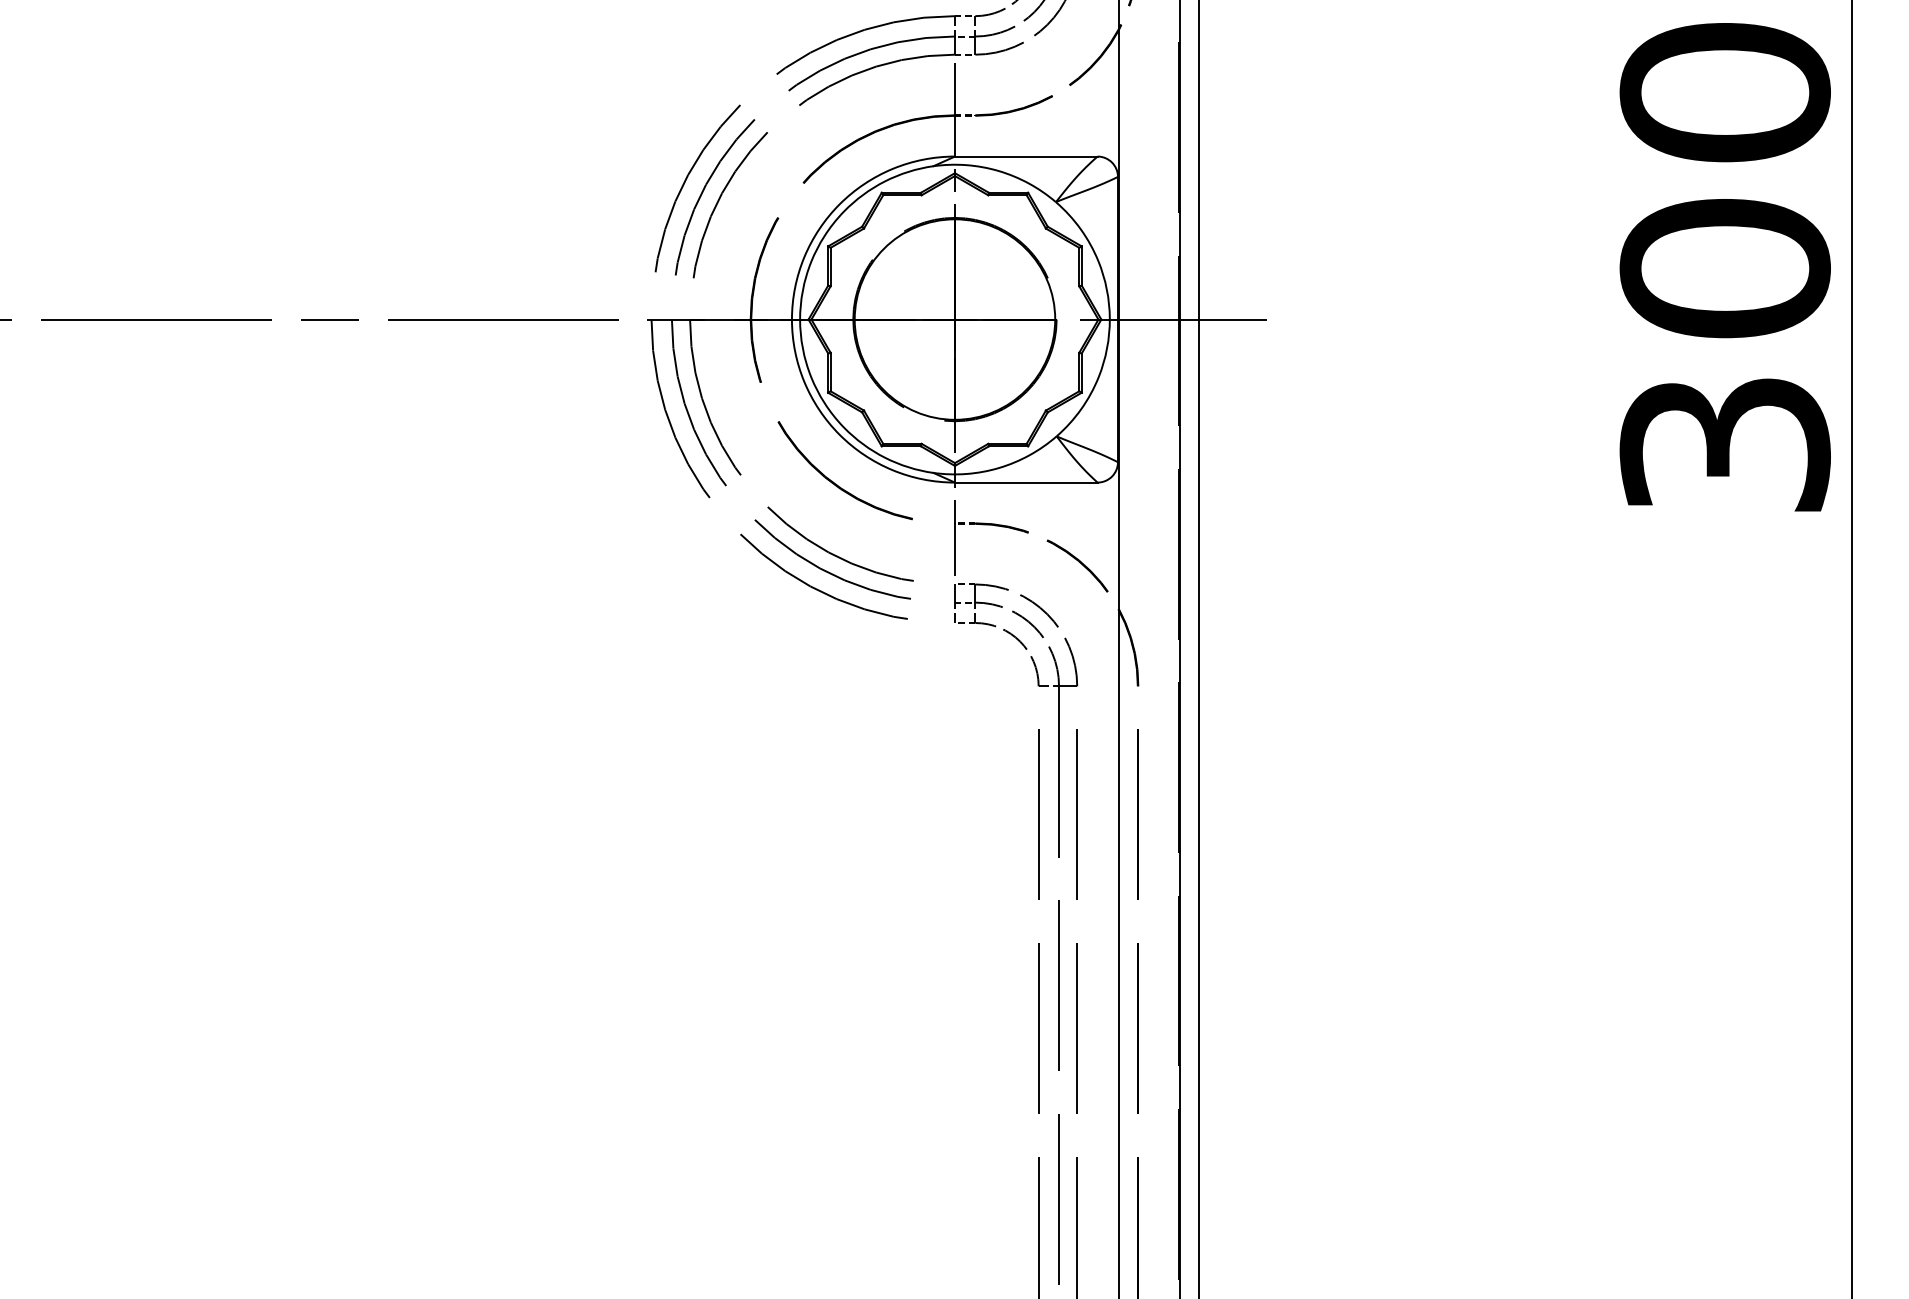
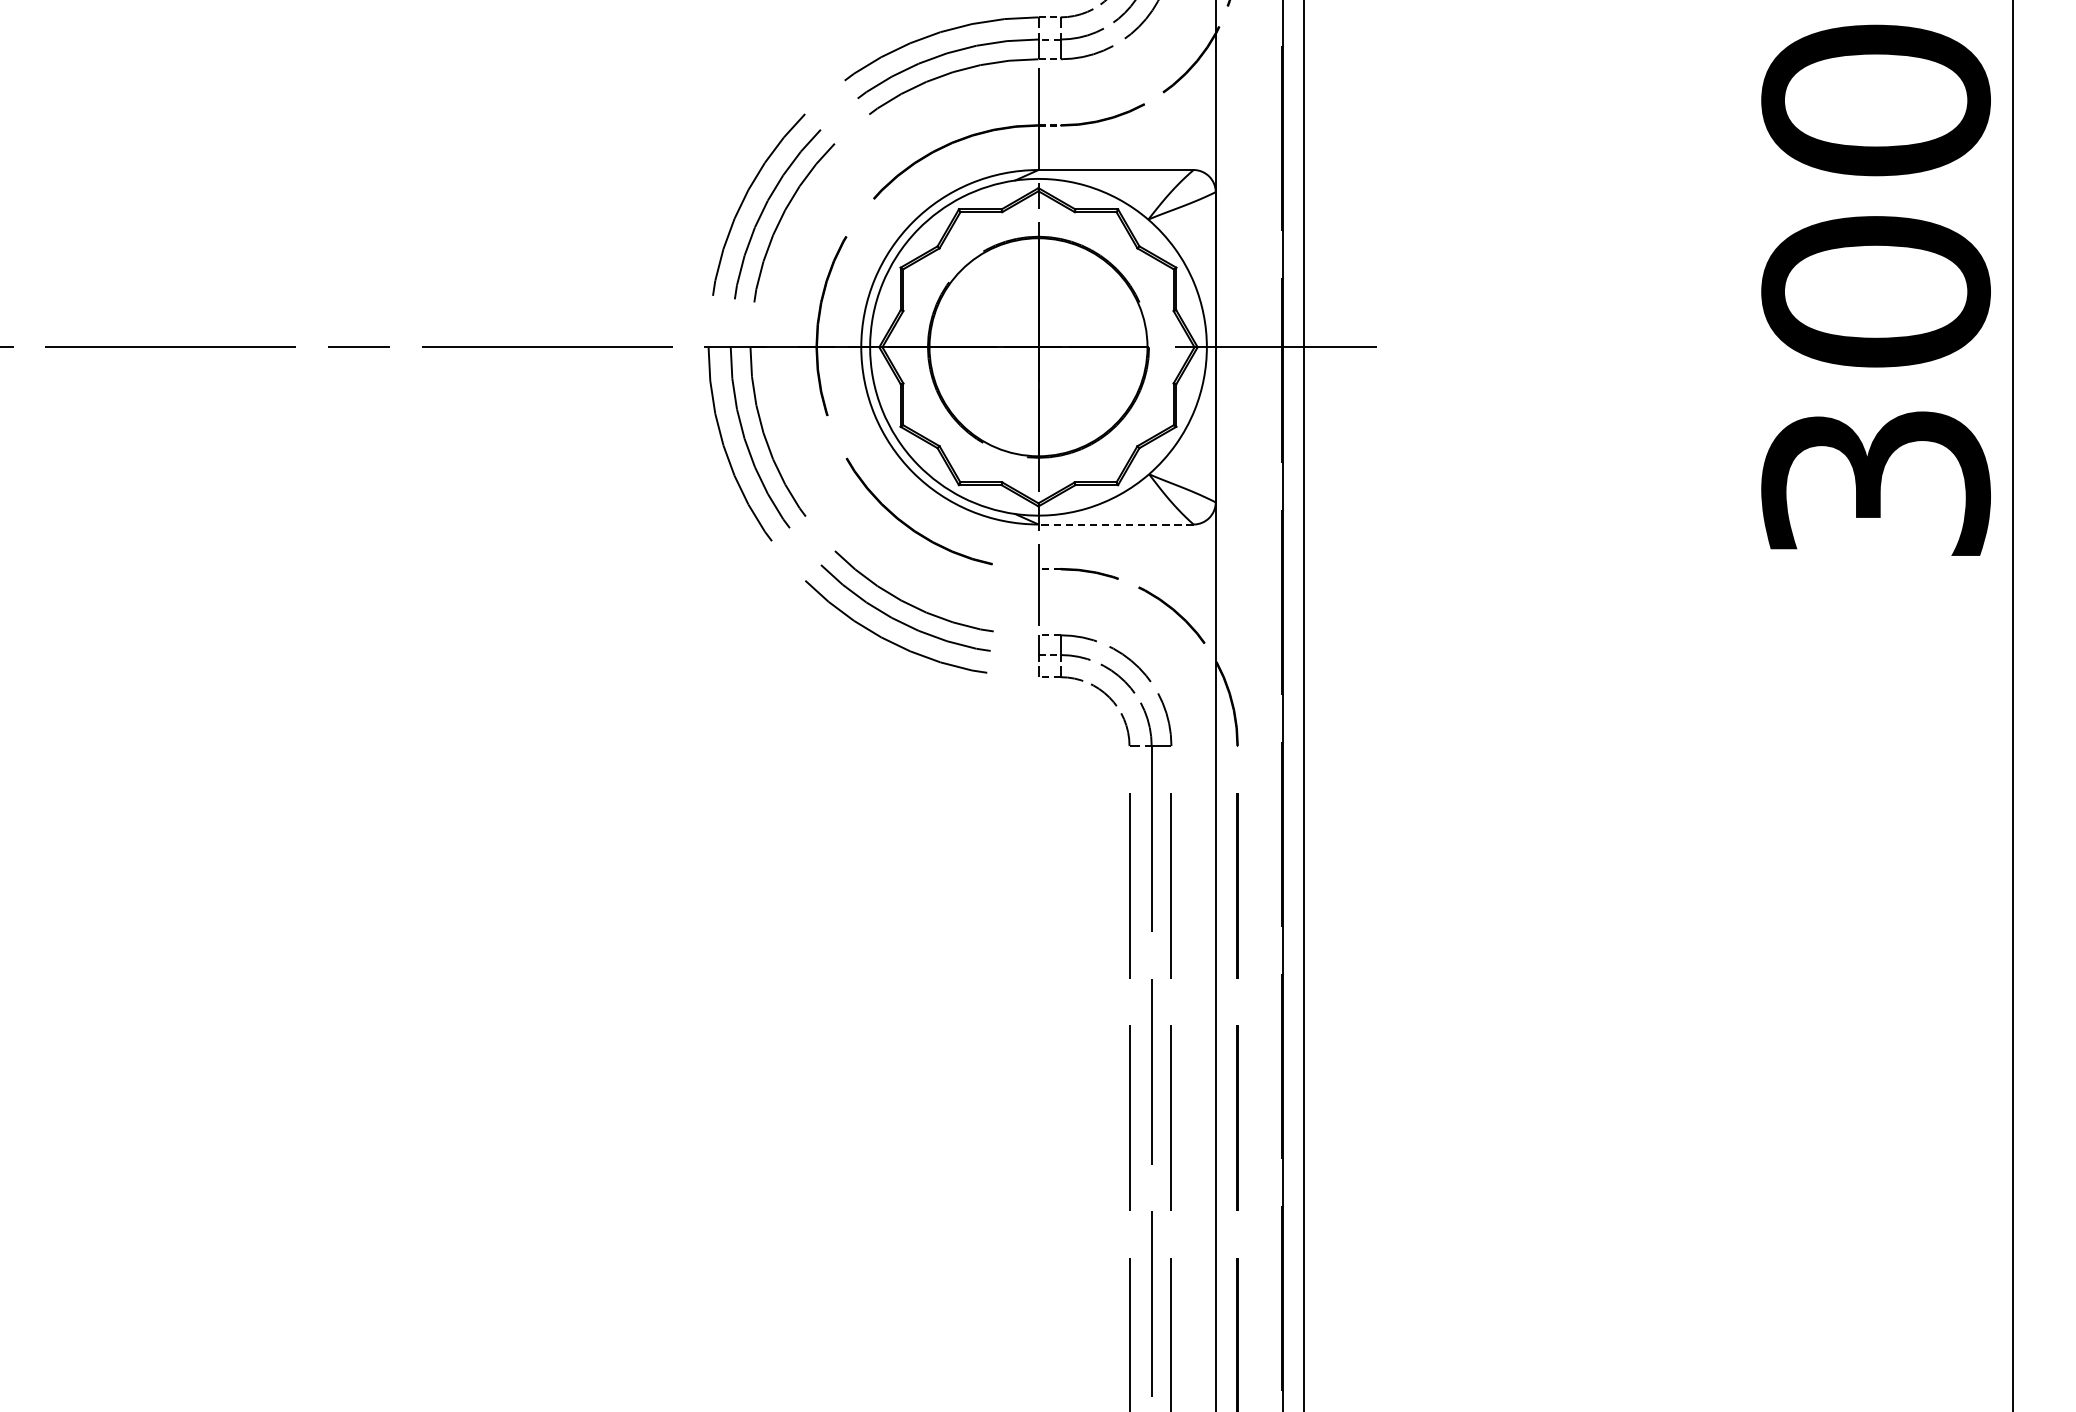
line: (1025, 482) -> (1115, 524), solid -> dashed

